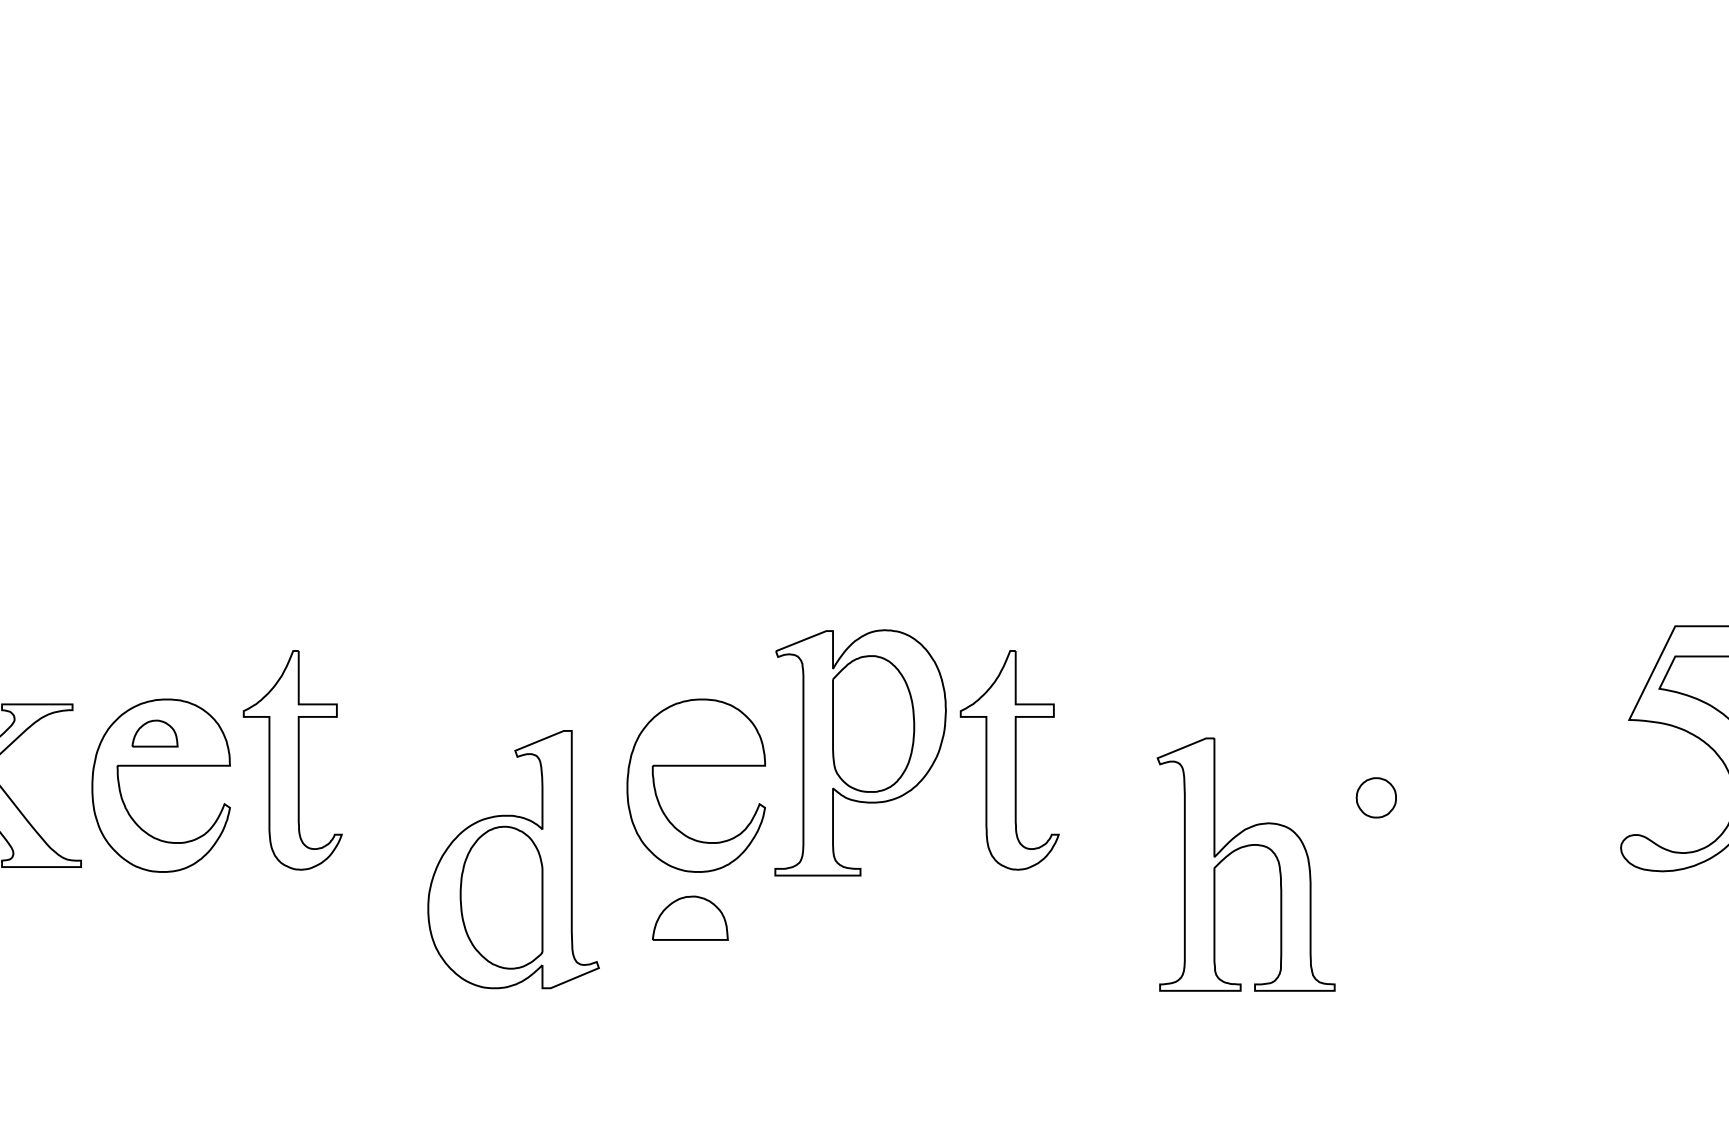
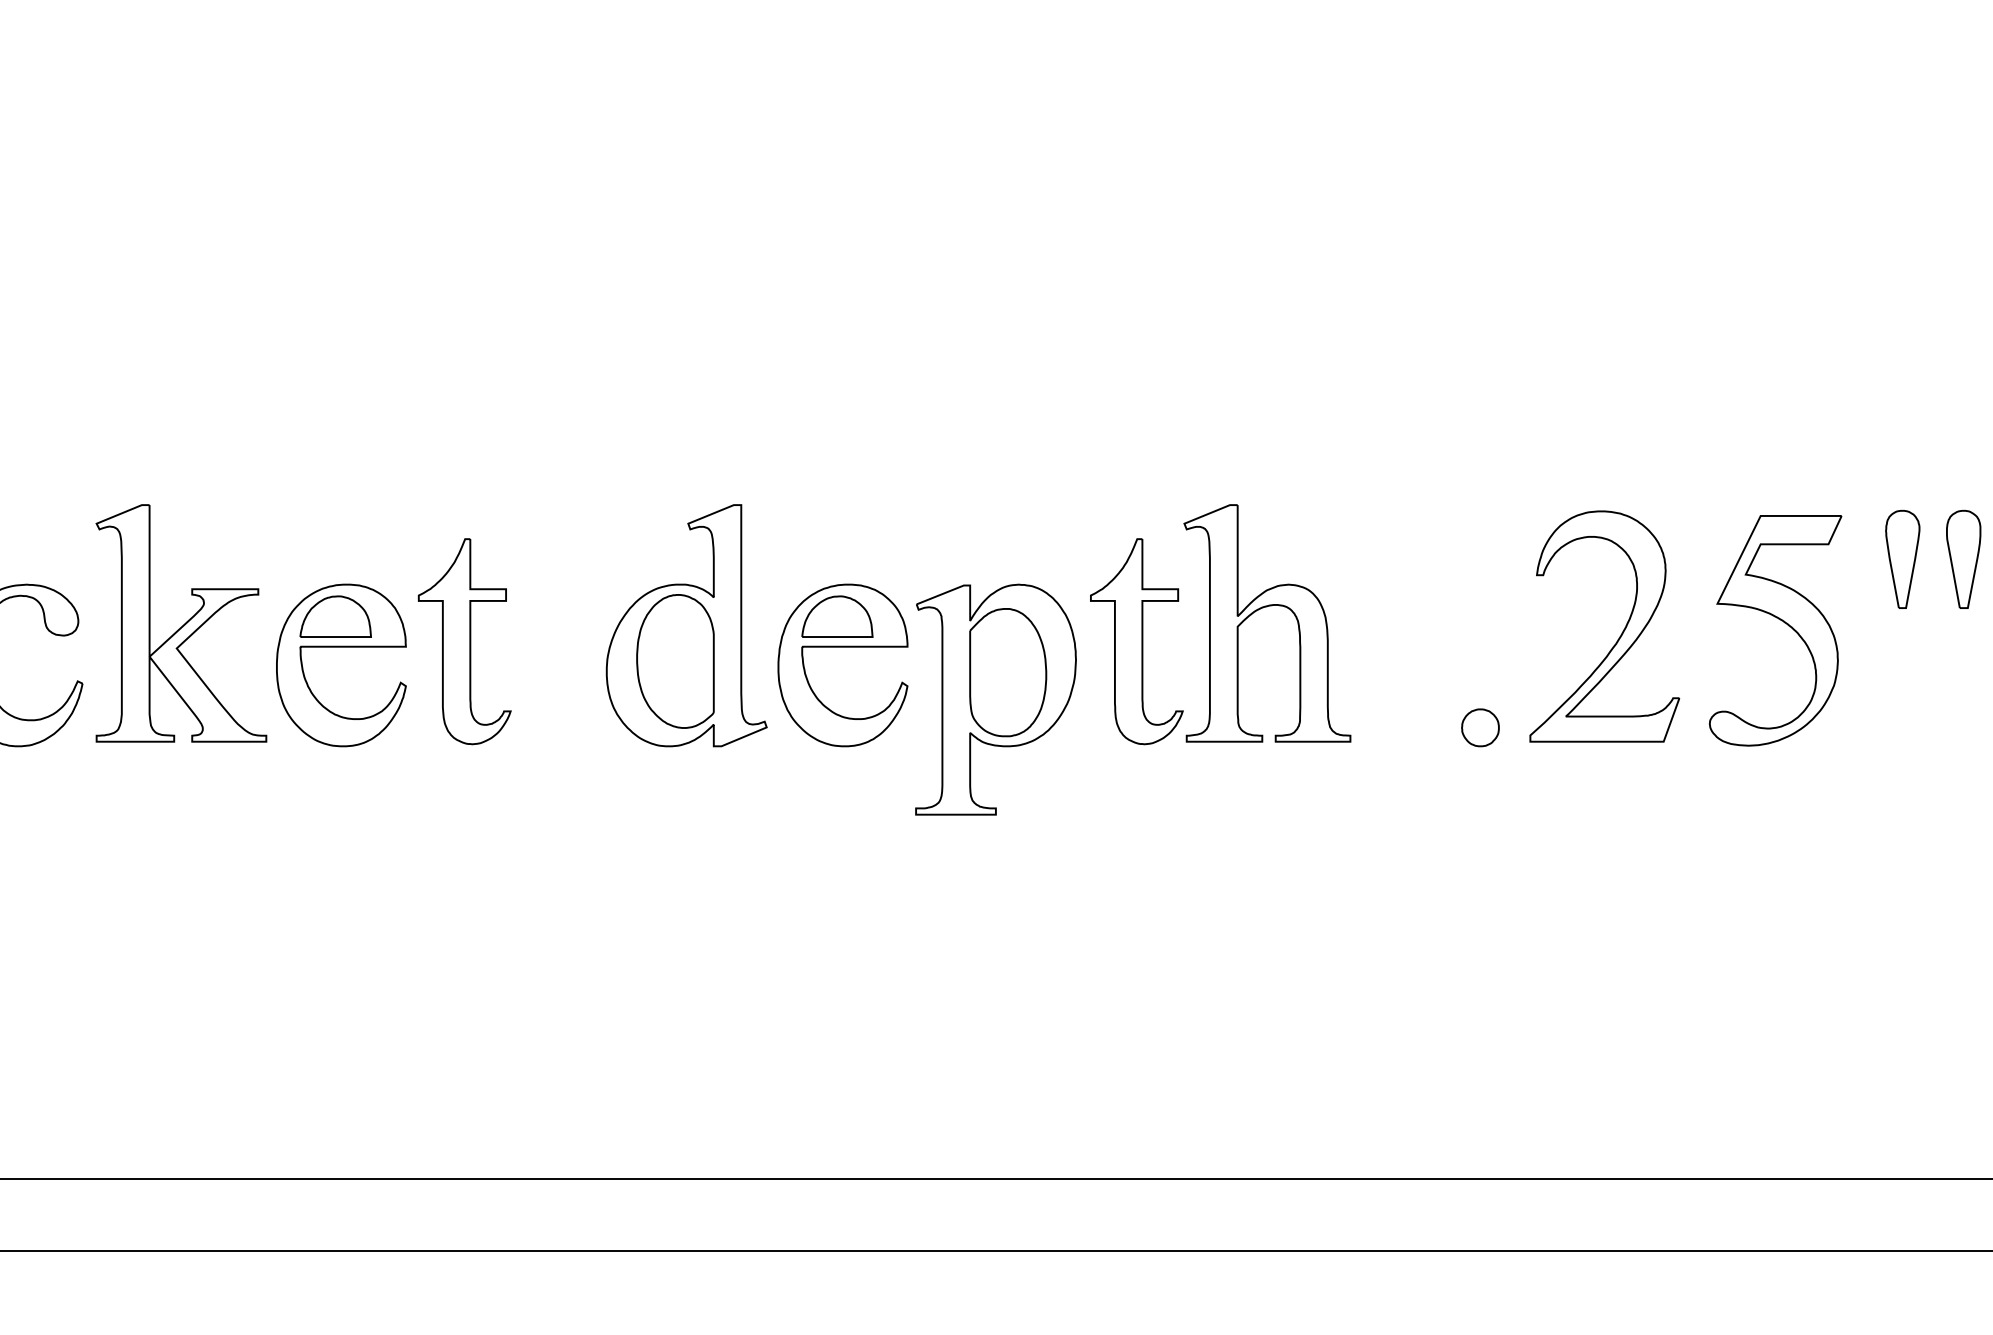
part: (154, 733) -> (335, 616), size x1.67
part: (860, 752) -> (995, 699), moved
part: (1525, 752) -> (1620, 634), added
part: (1376, 797) -> (1480, 727), moved
part: (1241, 848) -> (1263, 608), moved
part: (513, 859) -> (686, 625), moved
part: (690, 918) -> (837, 616), moved

